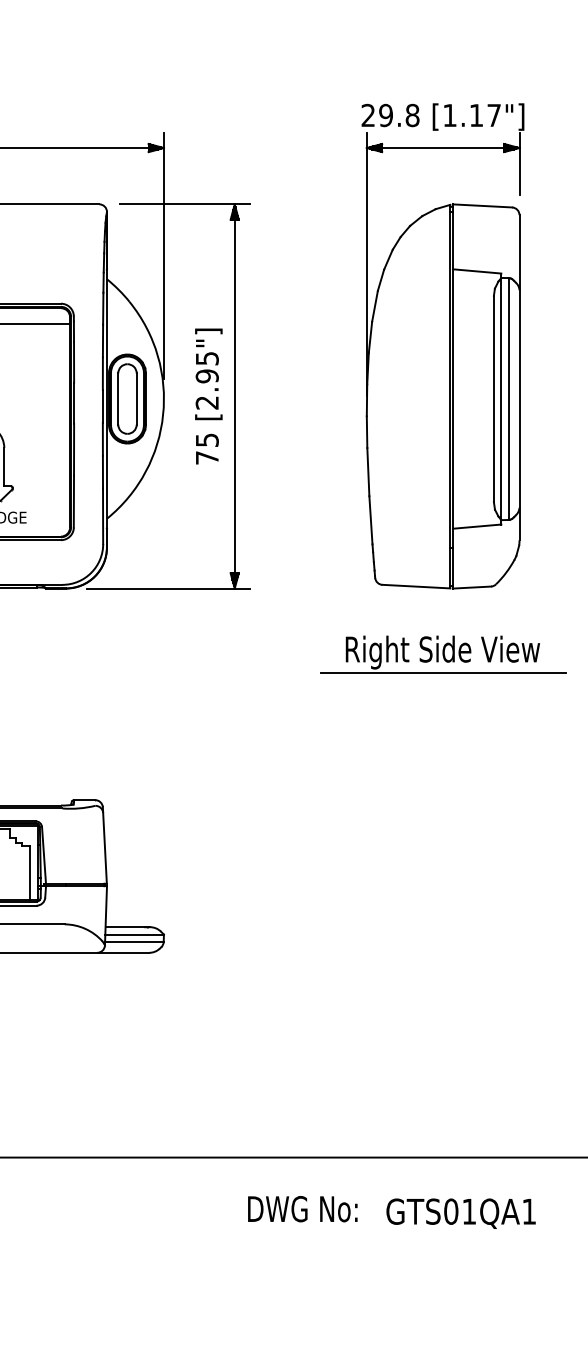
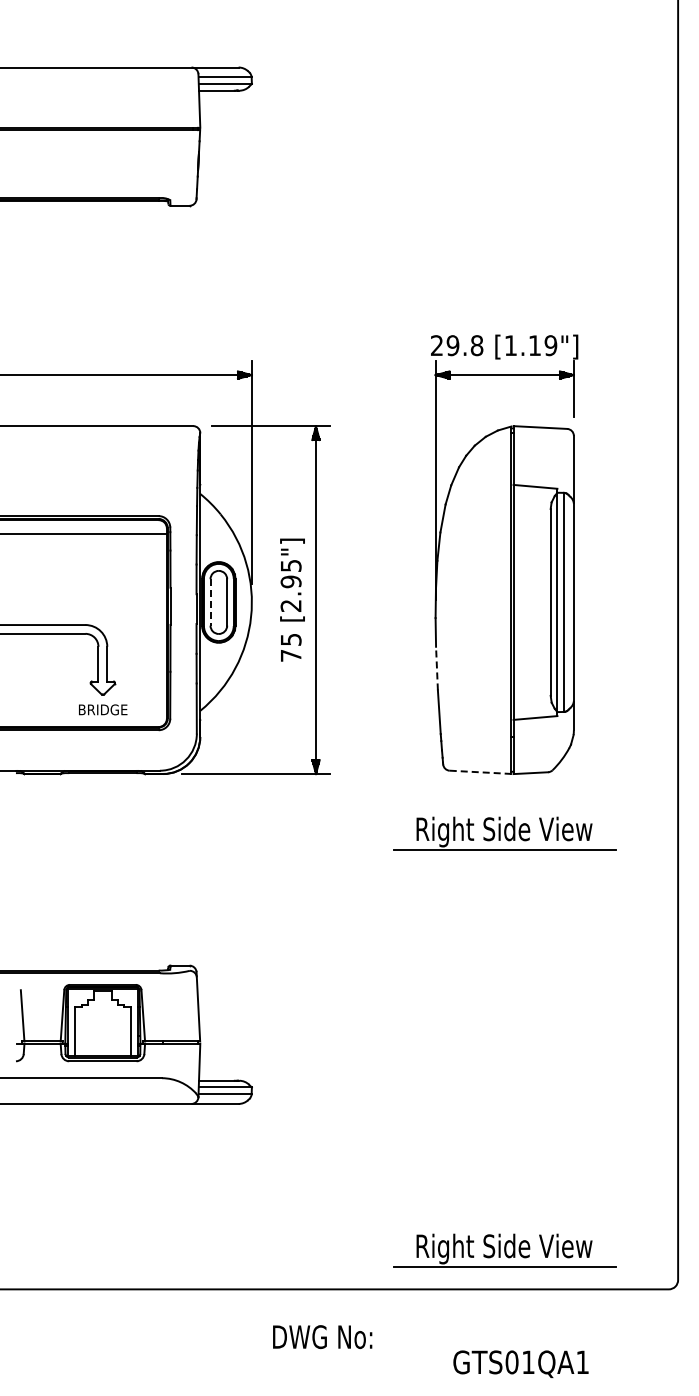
text: (493, 115) -> (550, 345), [1.17"] -> [1.19"]
line: (118, 399) -> (210, 602), solid -> dashed
line: (367, 471) -> (436, 668), solid -> dashed
line: (416, 586) -> (480, 772), solid -> dashed
part: (442, 1114) -> (504, 1250), added
text: (302, 1208) -> (322, 1336), moved
text: (460, 1214) -> (520, 1364), moved

